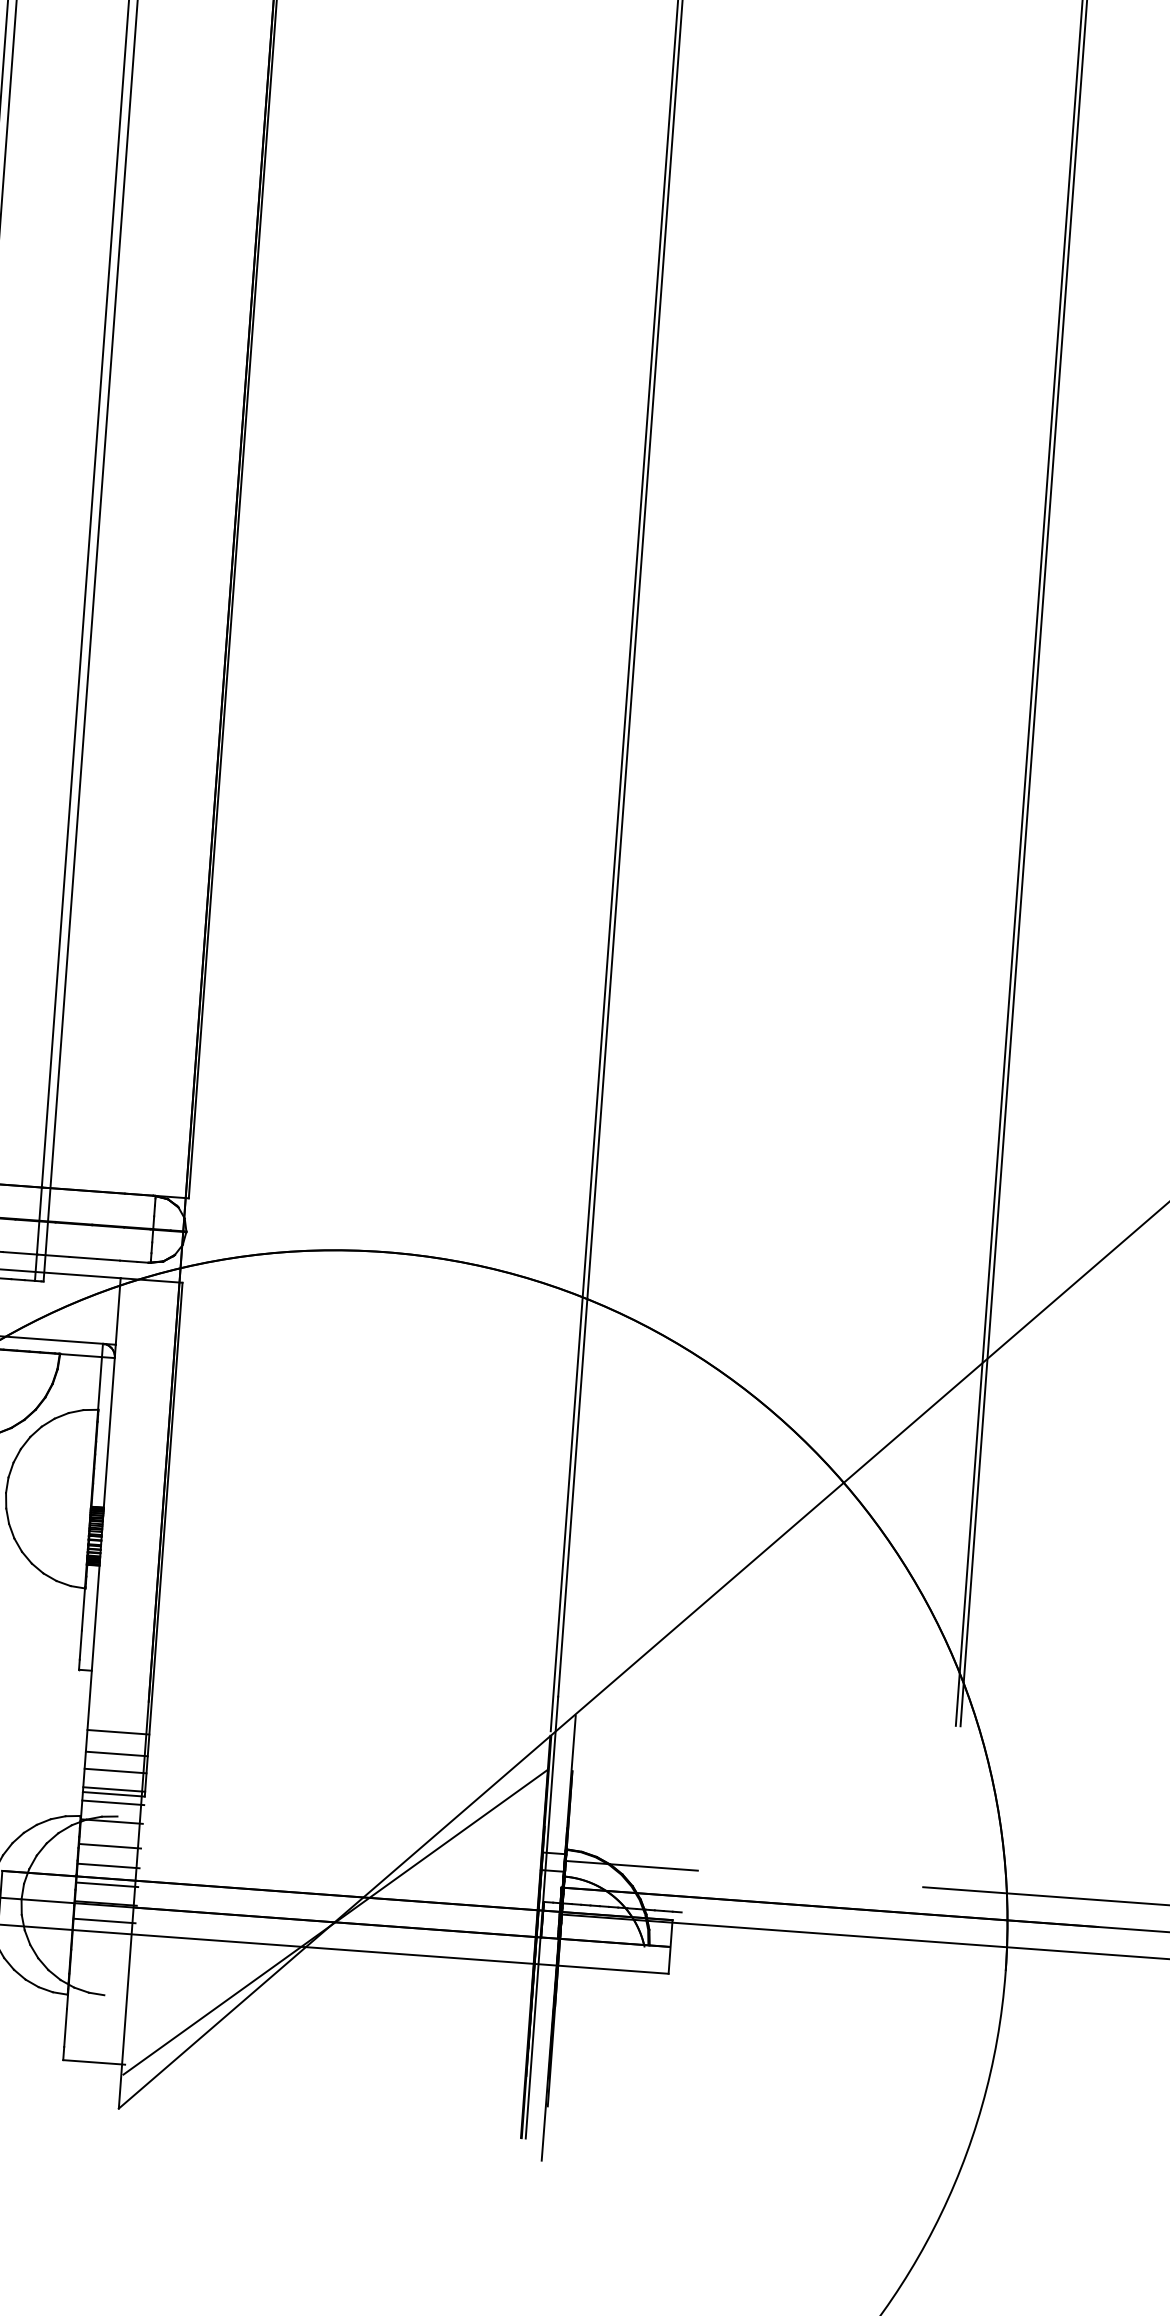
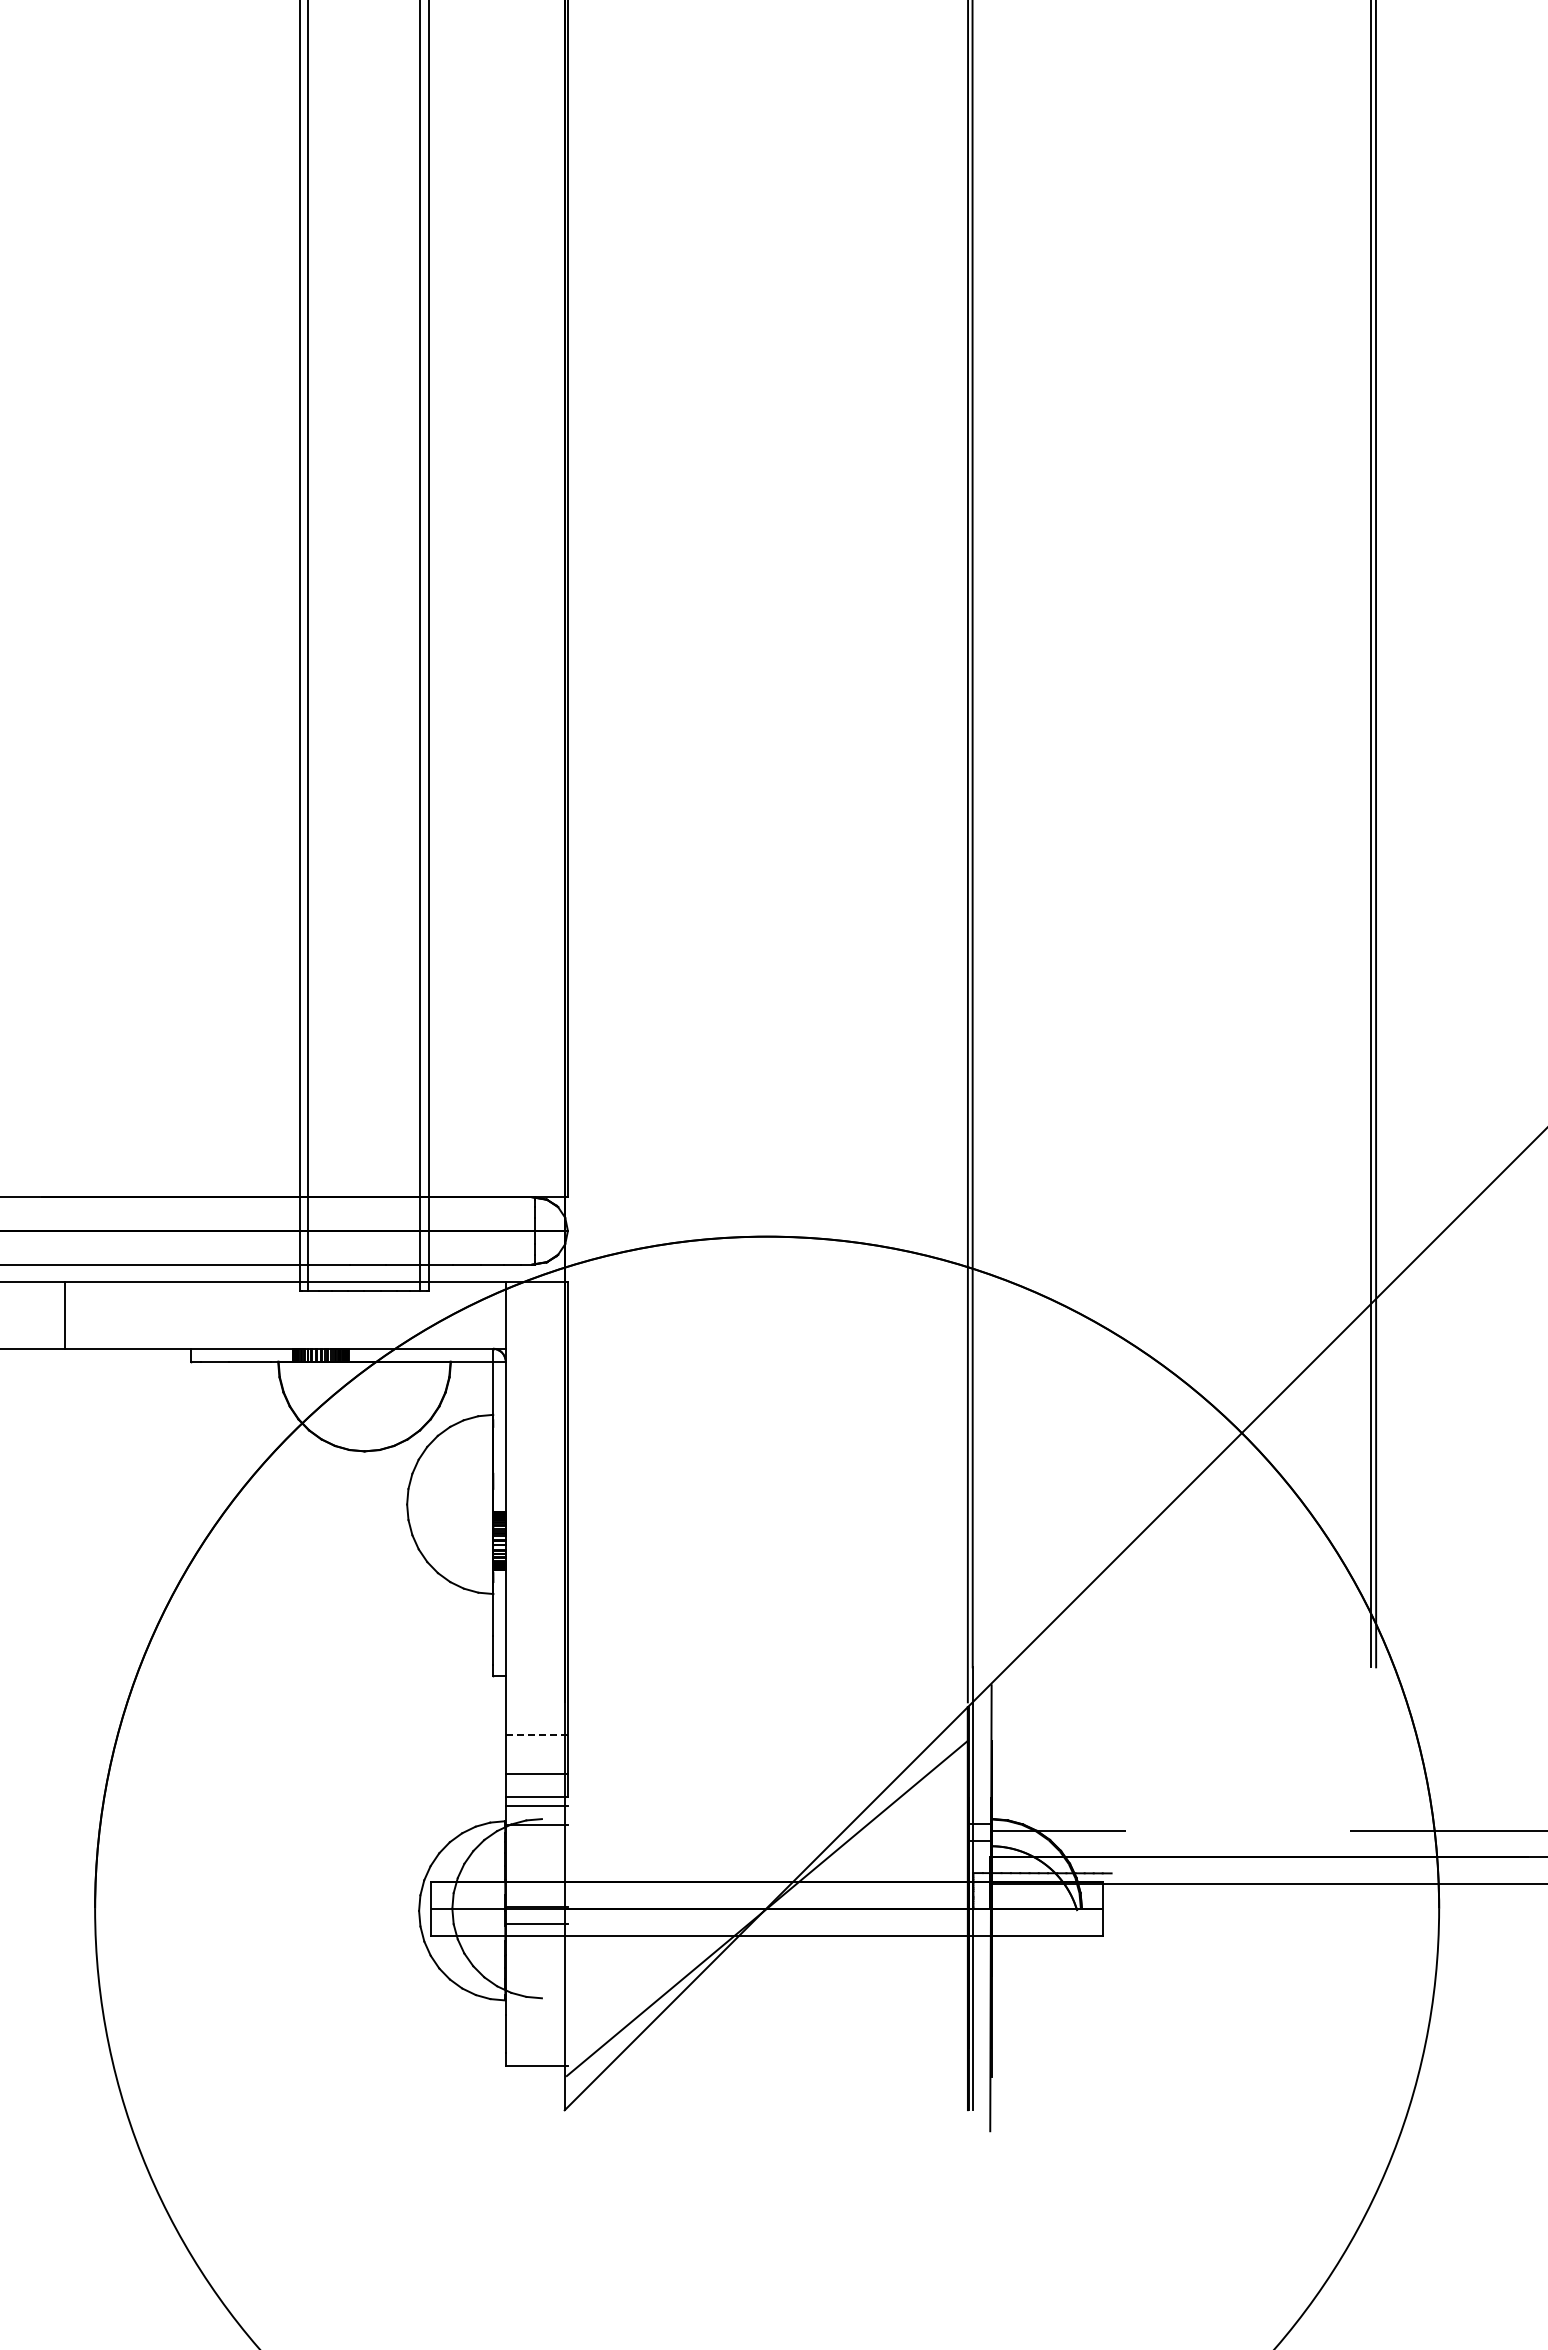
line: (118, 1732) -> (536, 1735), solid -> dashed
line: (116, 1753) -> (536, 1756), removed
line: (113, 1789) -> (536, 1792), removed
line: (109, 1846) -> (536, 1849), removed
line: (108, 1866) -> (536, 1869), removed
line: (107, 1884) -> (536, 1887), removed

